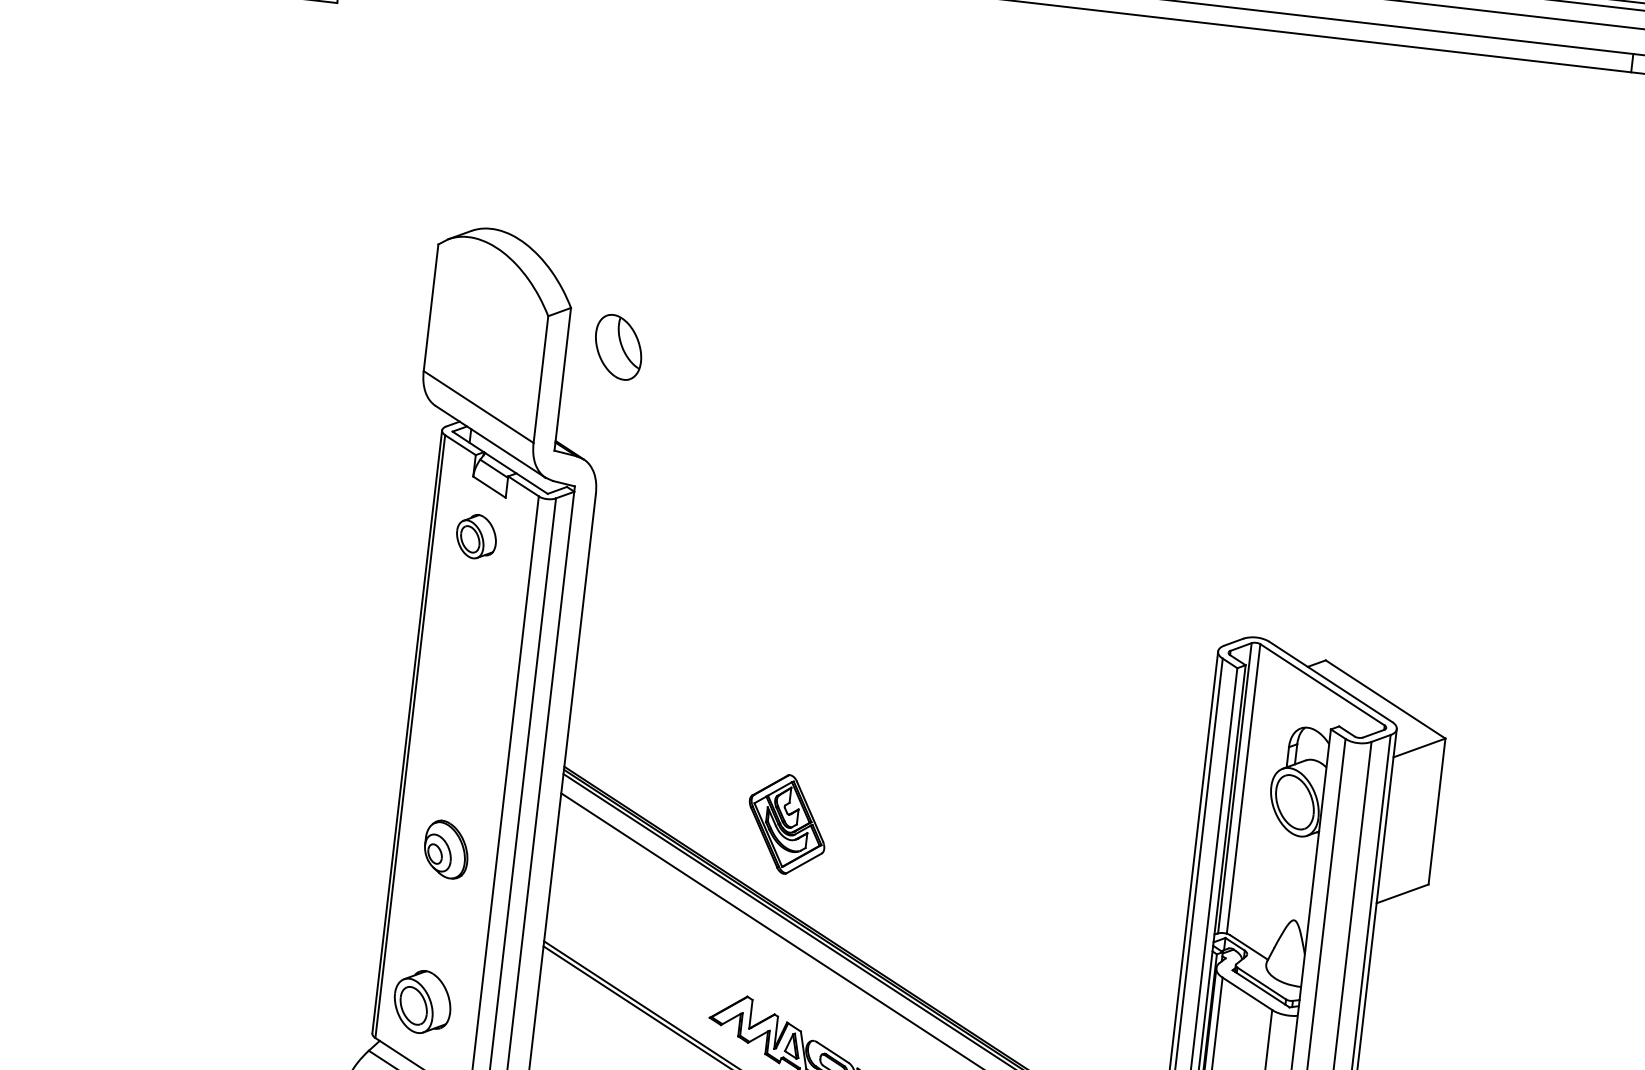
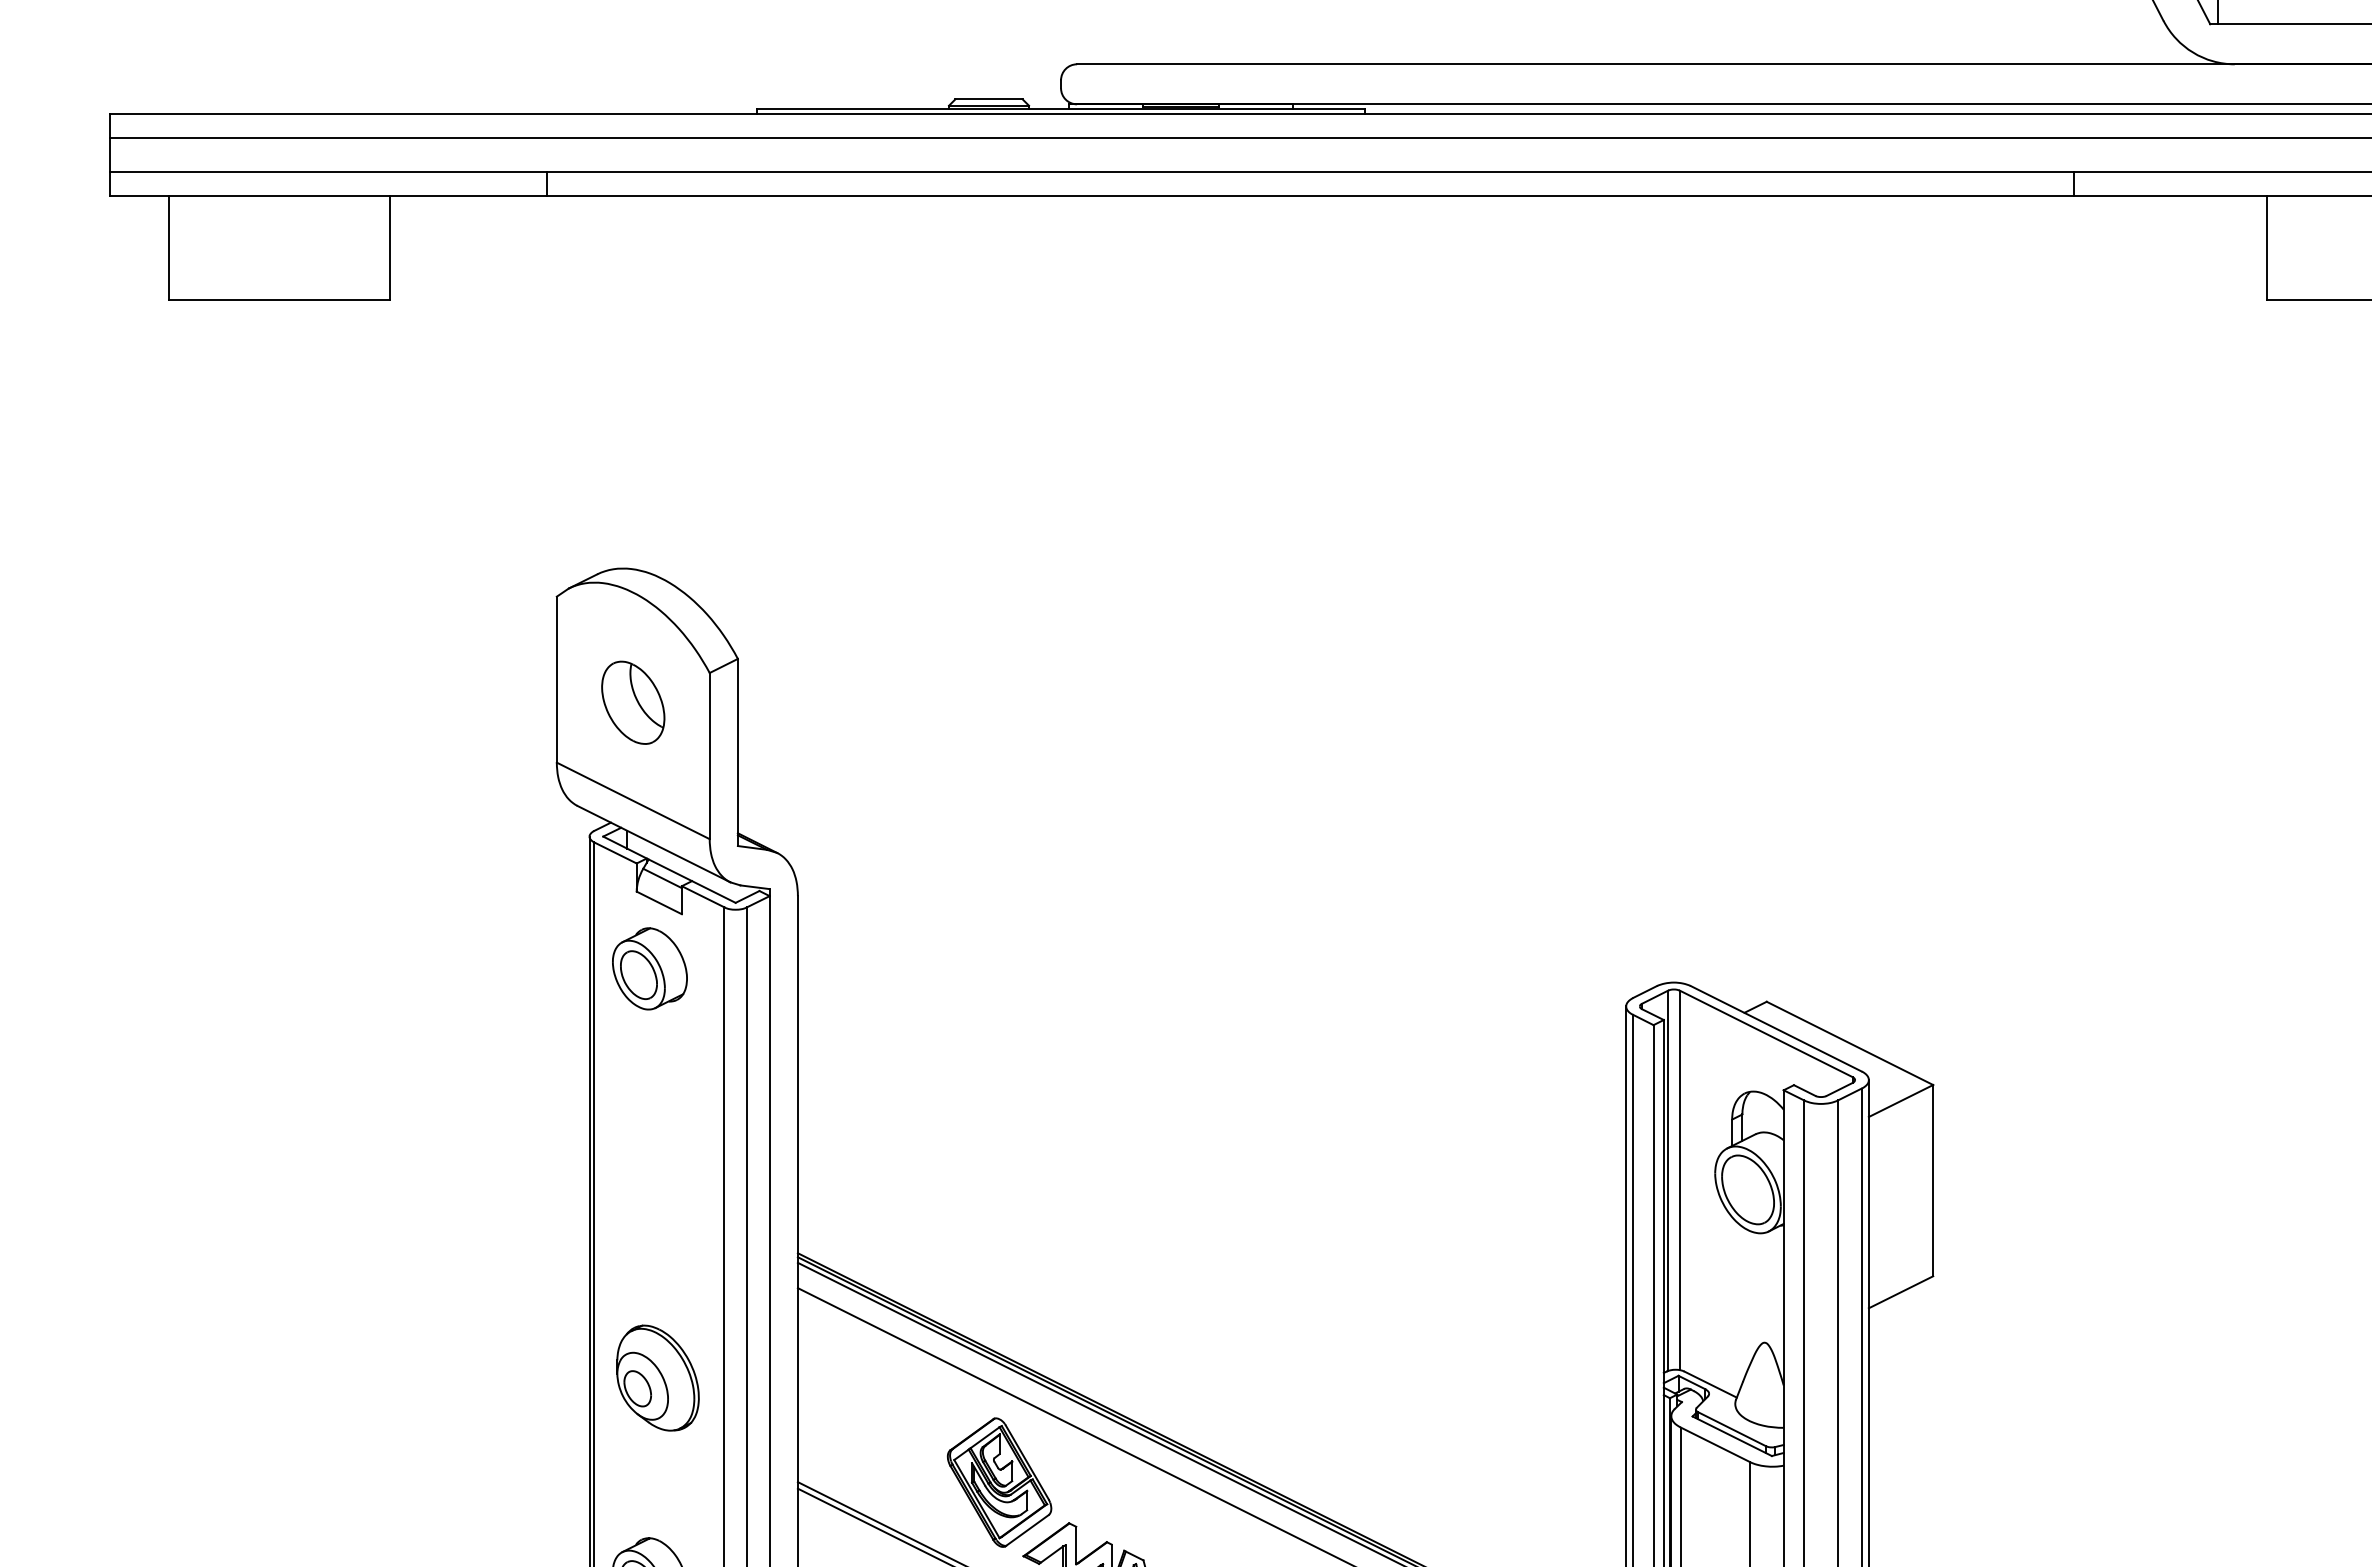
part: (618, 347) -> (633, 702), moved
part: (476, 536) -> (649, 968), size x1.43
part: (787, 824) -> (999, 1482), moved
part: (446, 849) -> (657, 1377), size x1.43

